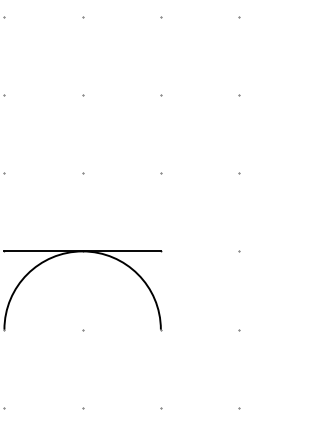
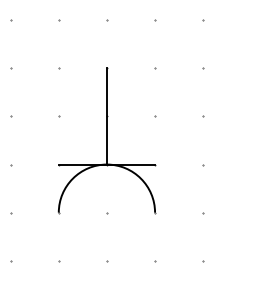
line: (81, 173) -> (106, 116), added

